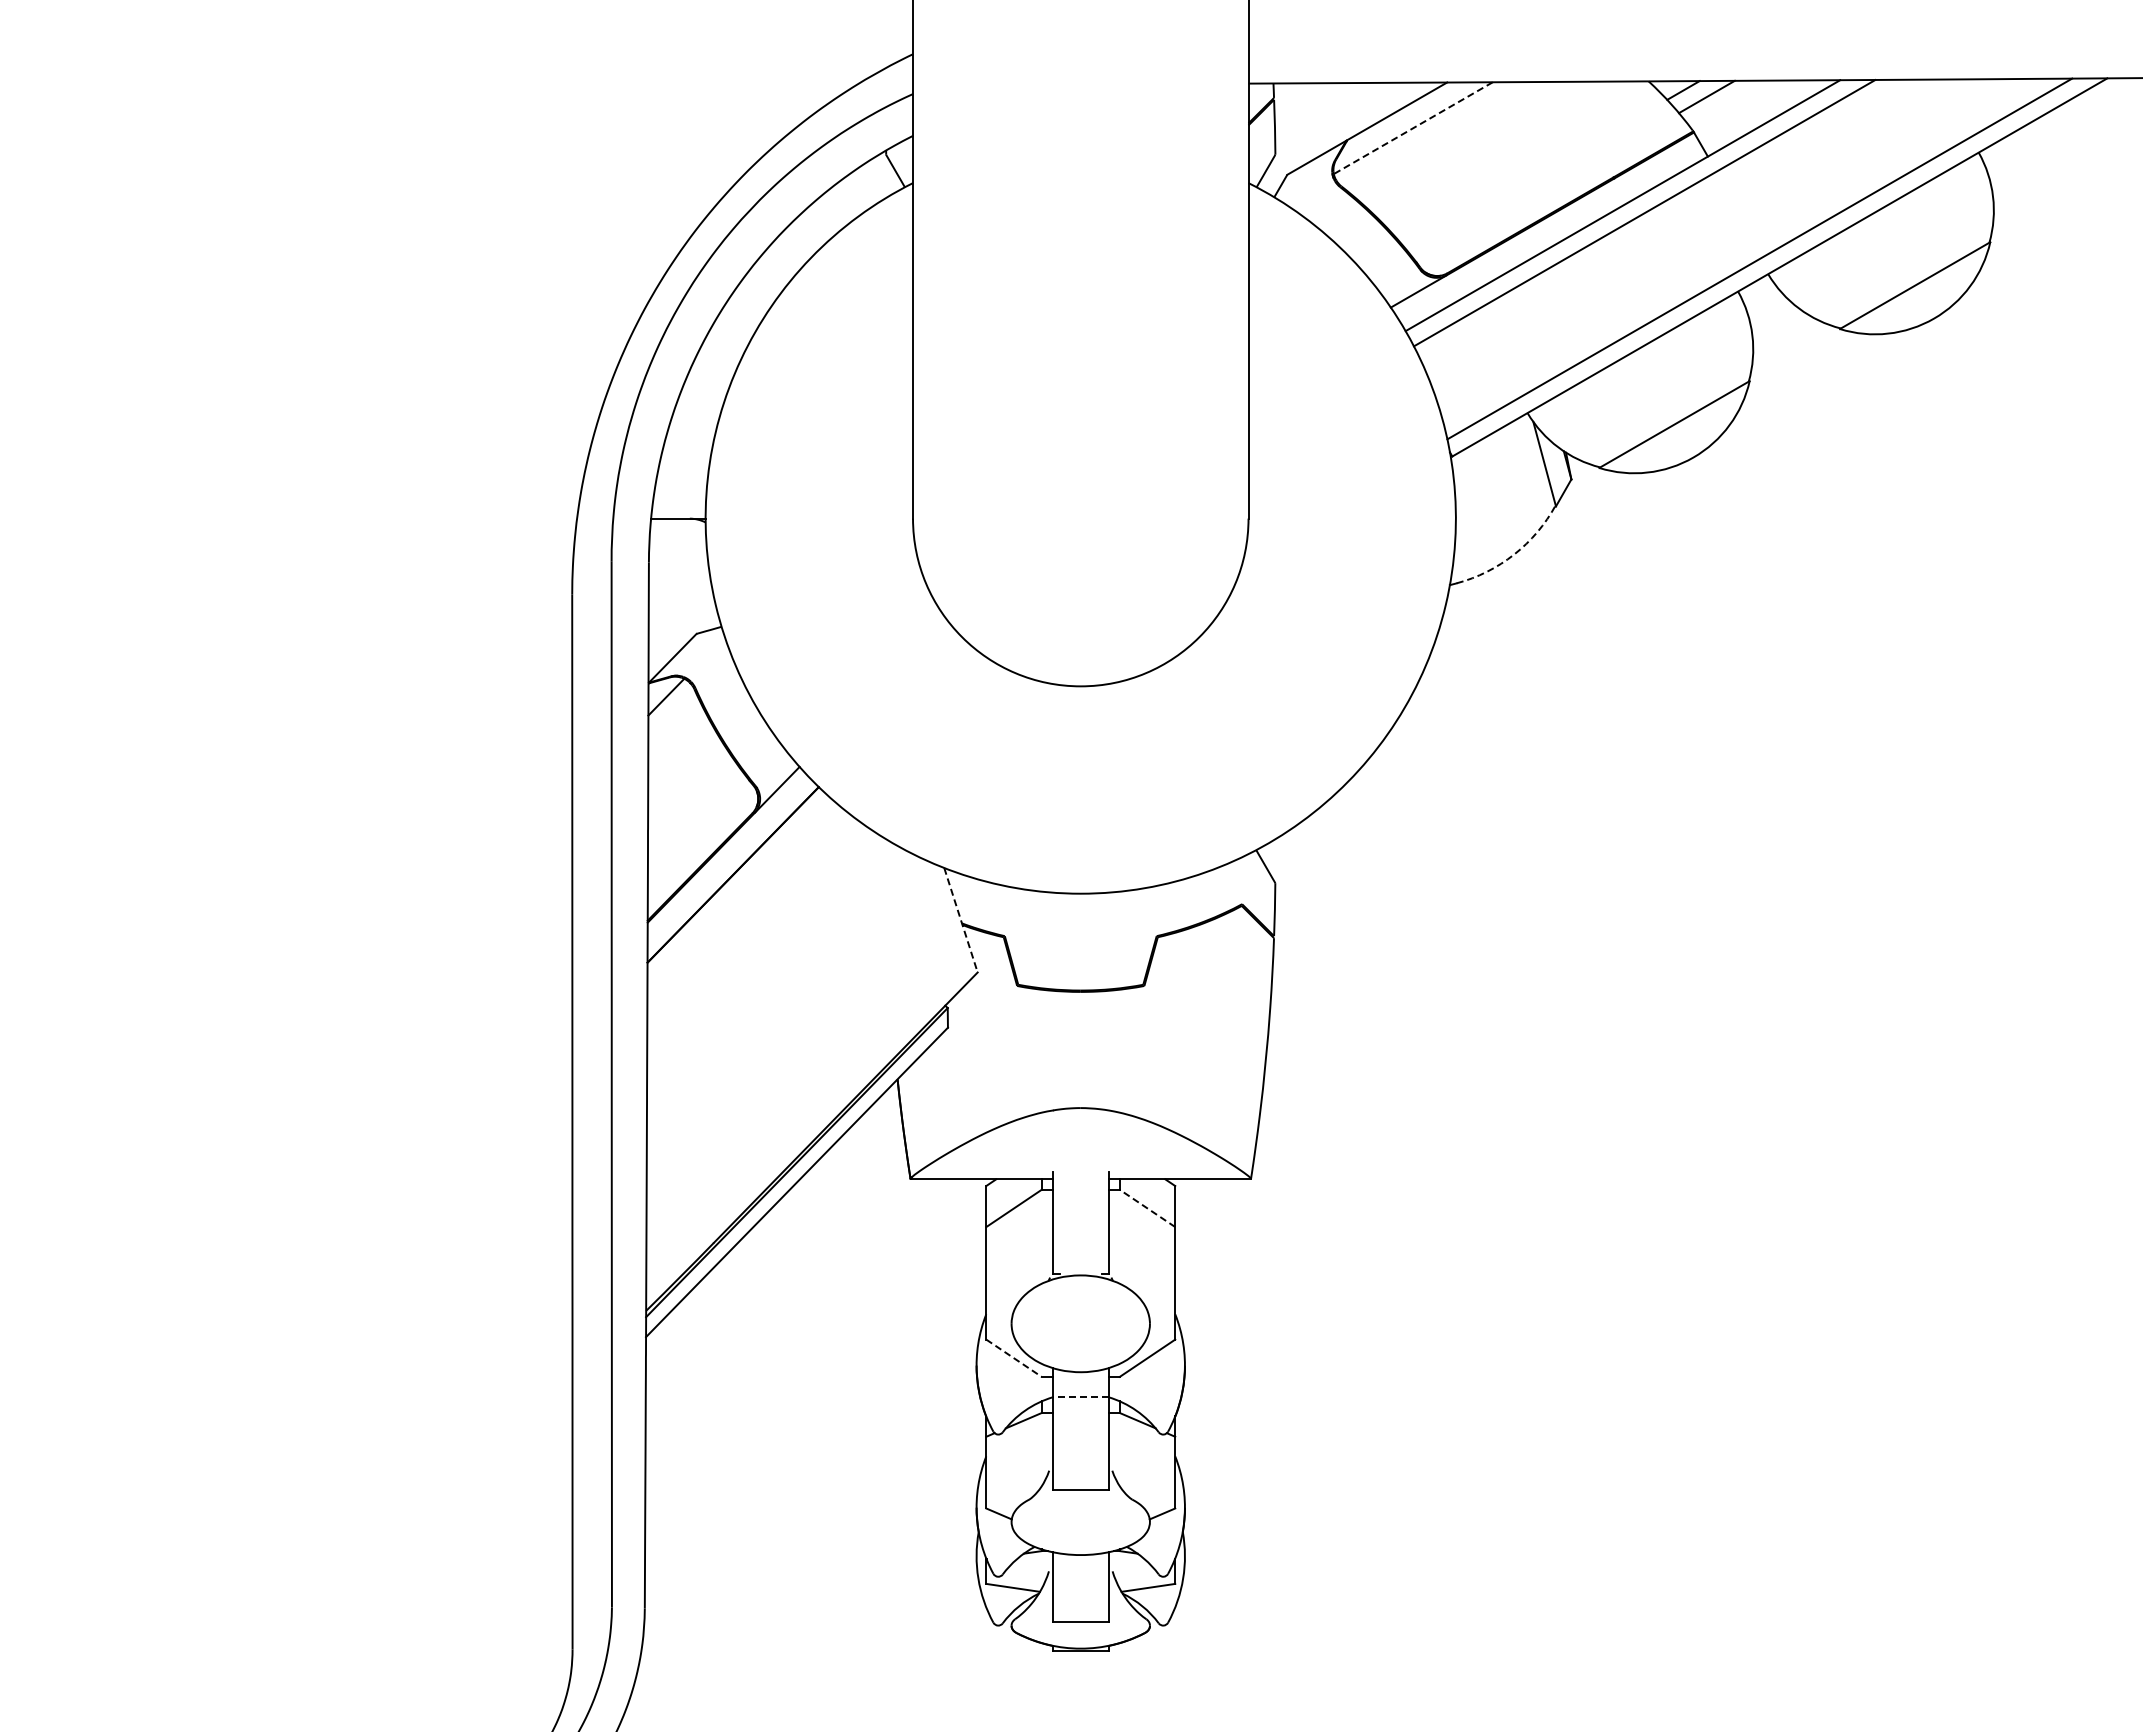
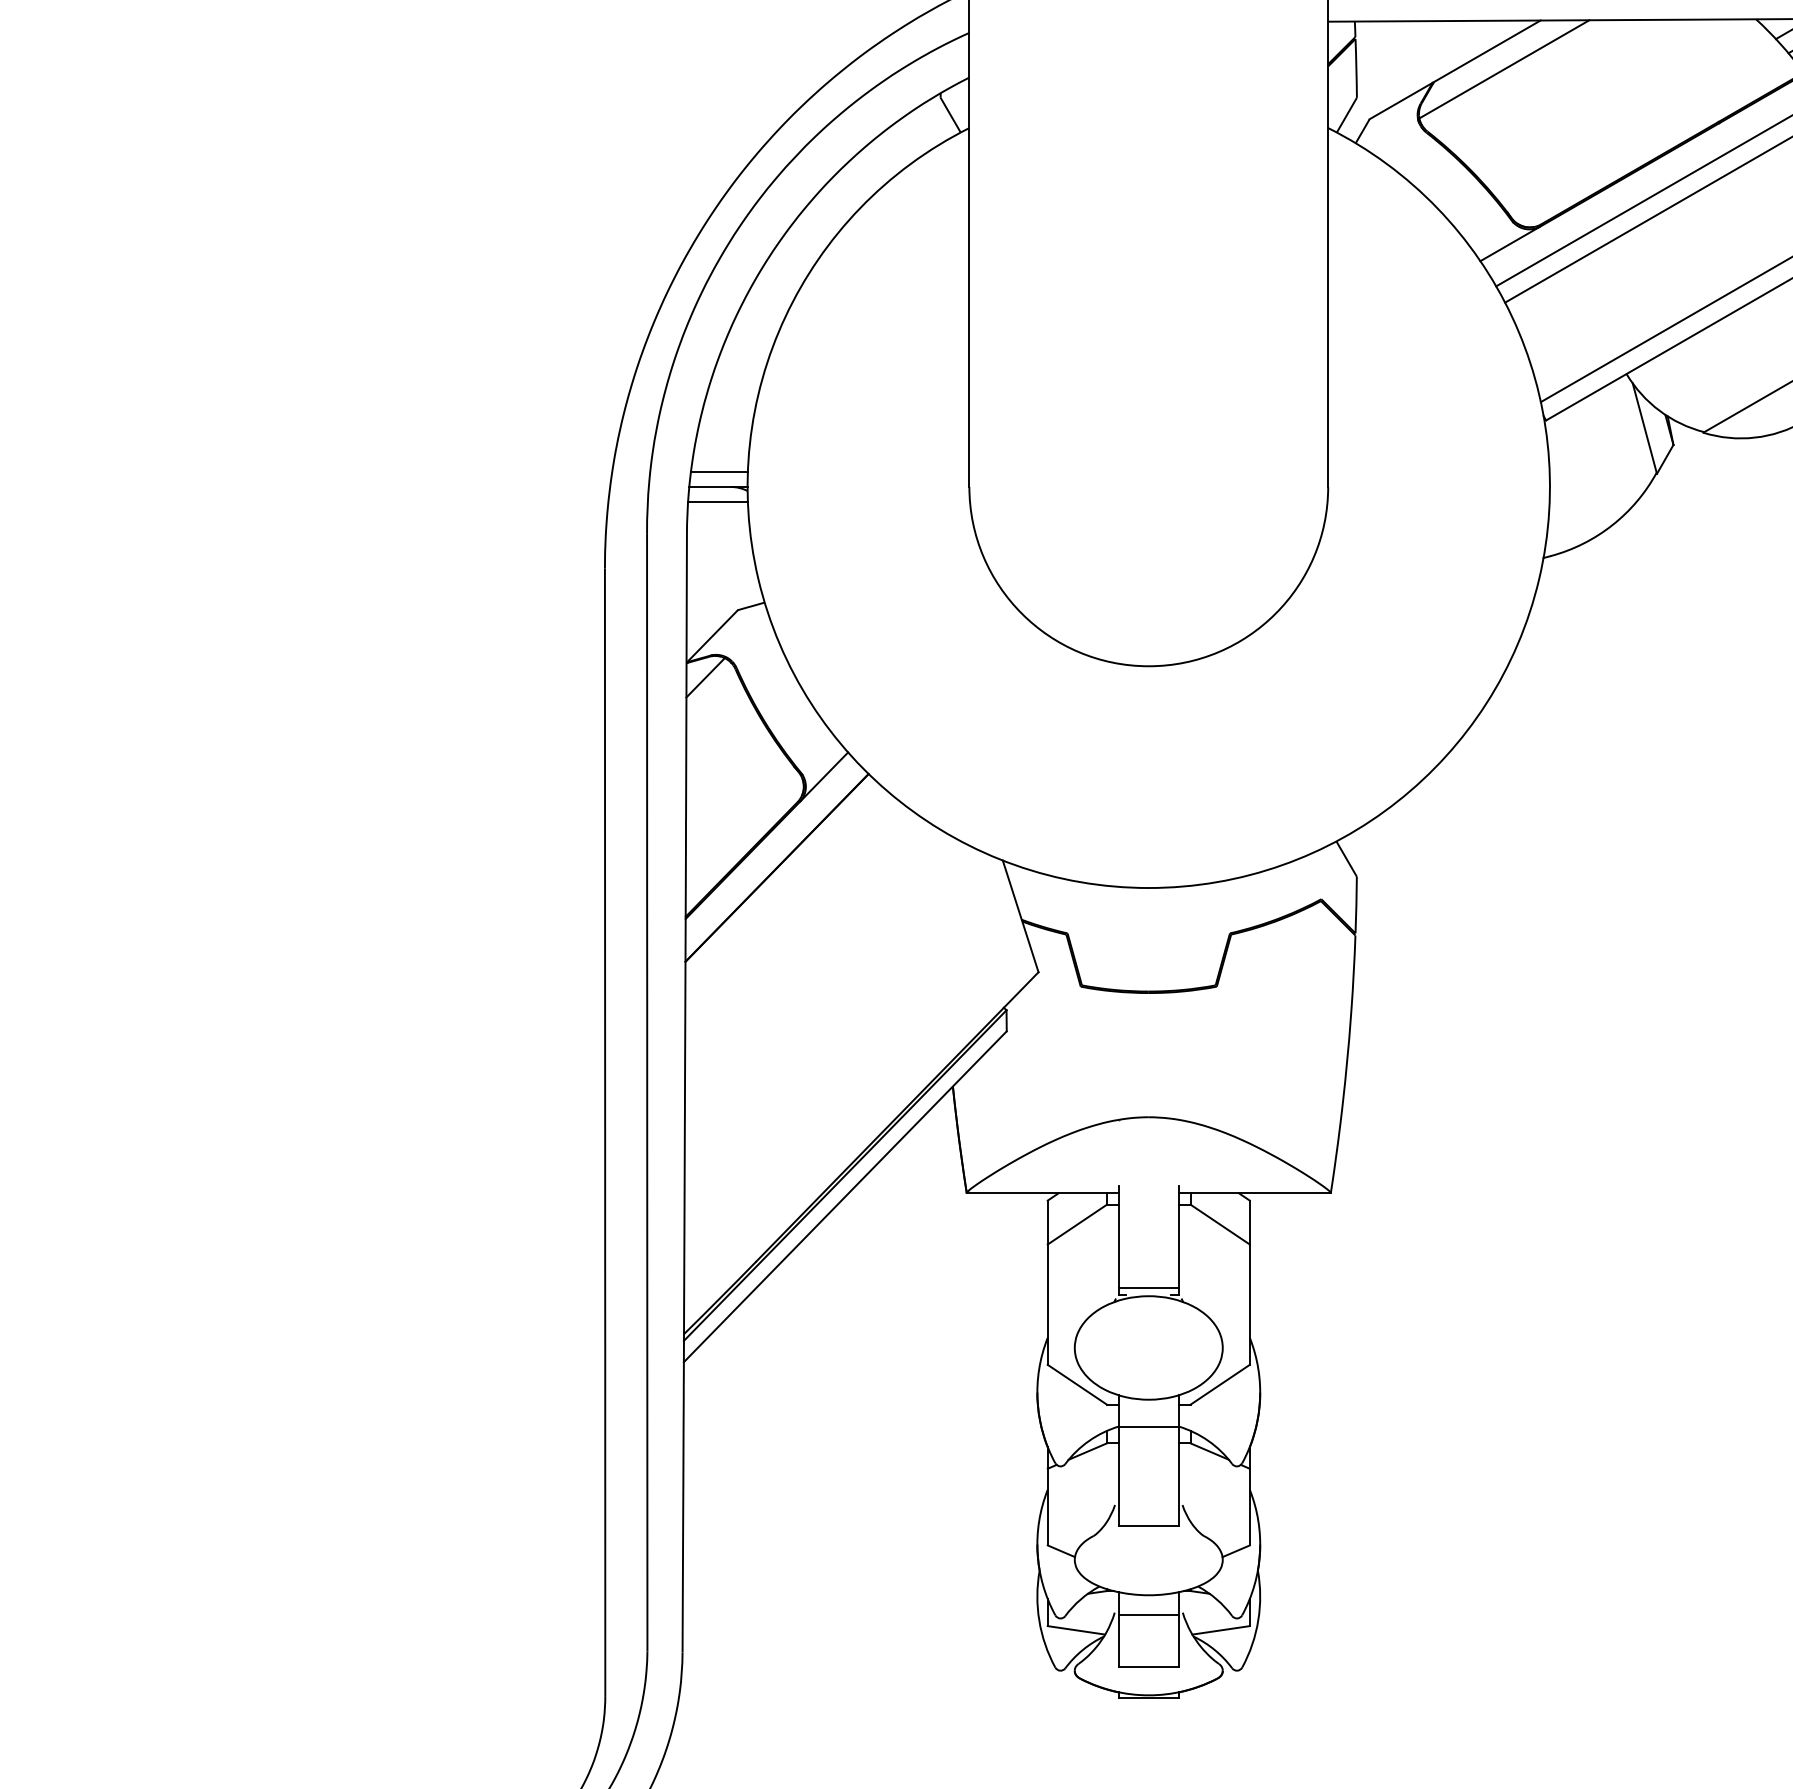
line: (1413, 128) -> (1504, 69), dashed -> solid
line: (678, 504) -> (718, 471), added
line: (677, 532) -> (717, 501), added
arc: (1514, 554) -> (1612, 525), dashed -> solid
line: (960, 920) -> (1020, 916), dashed -> solid
line: (1147, 1208) -> (1220, 1224), dashed -> solid
line: (1080, 1267) -> (1148, 1287), added
line: (1014, 1358) -> (1077, 1385), dashed -> solid
line: (1080, 1397) -> (1148, 1426), dashed -> solid
line: (1080, 1573) -> (1148, 1614), added

